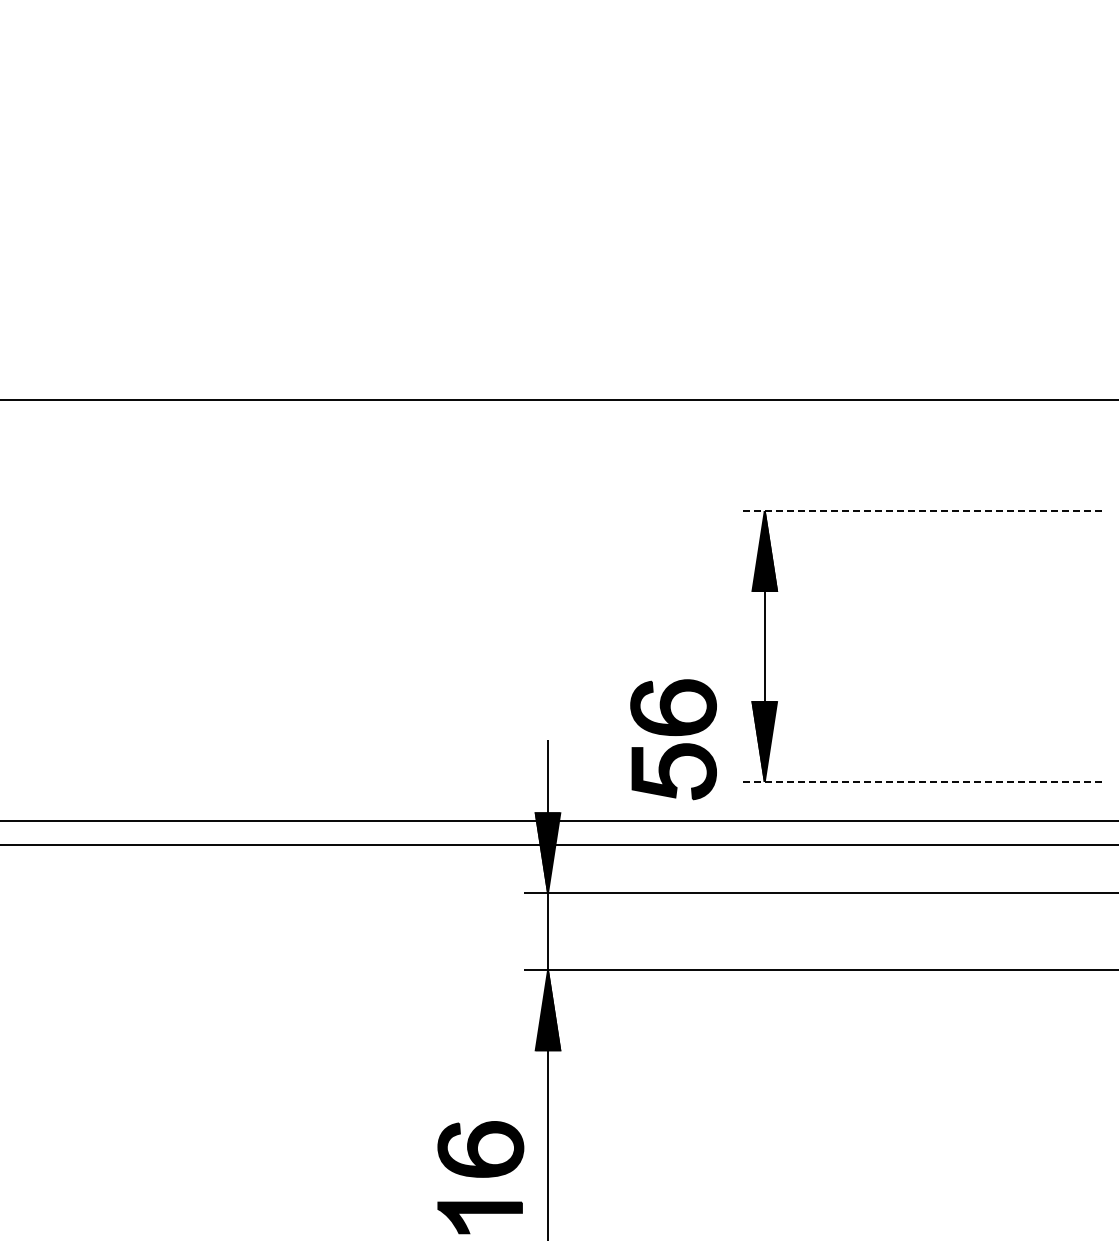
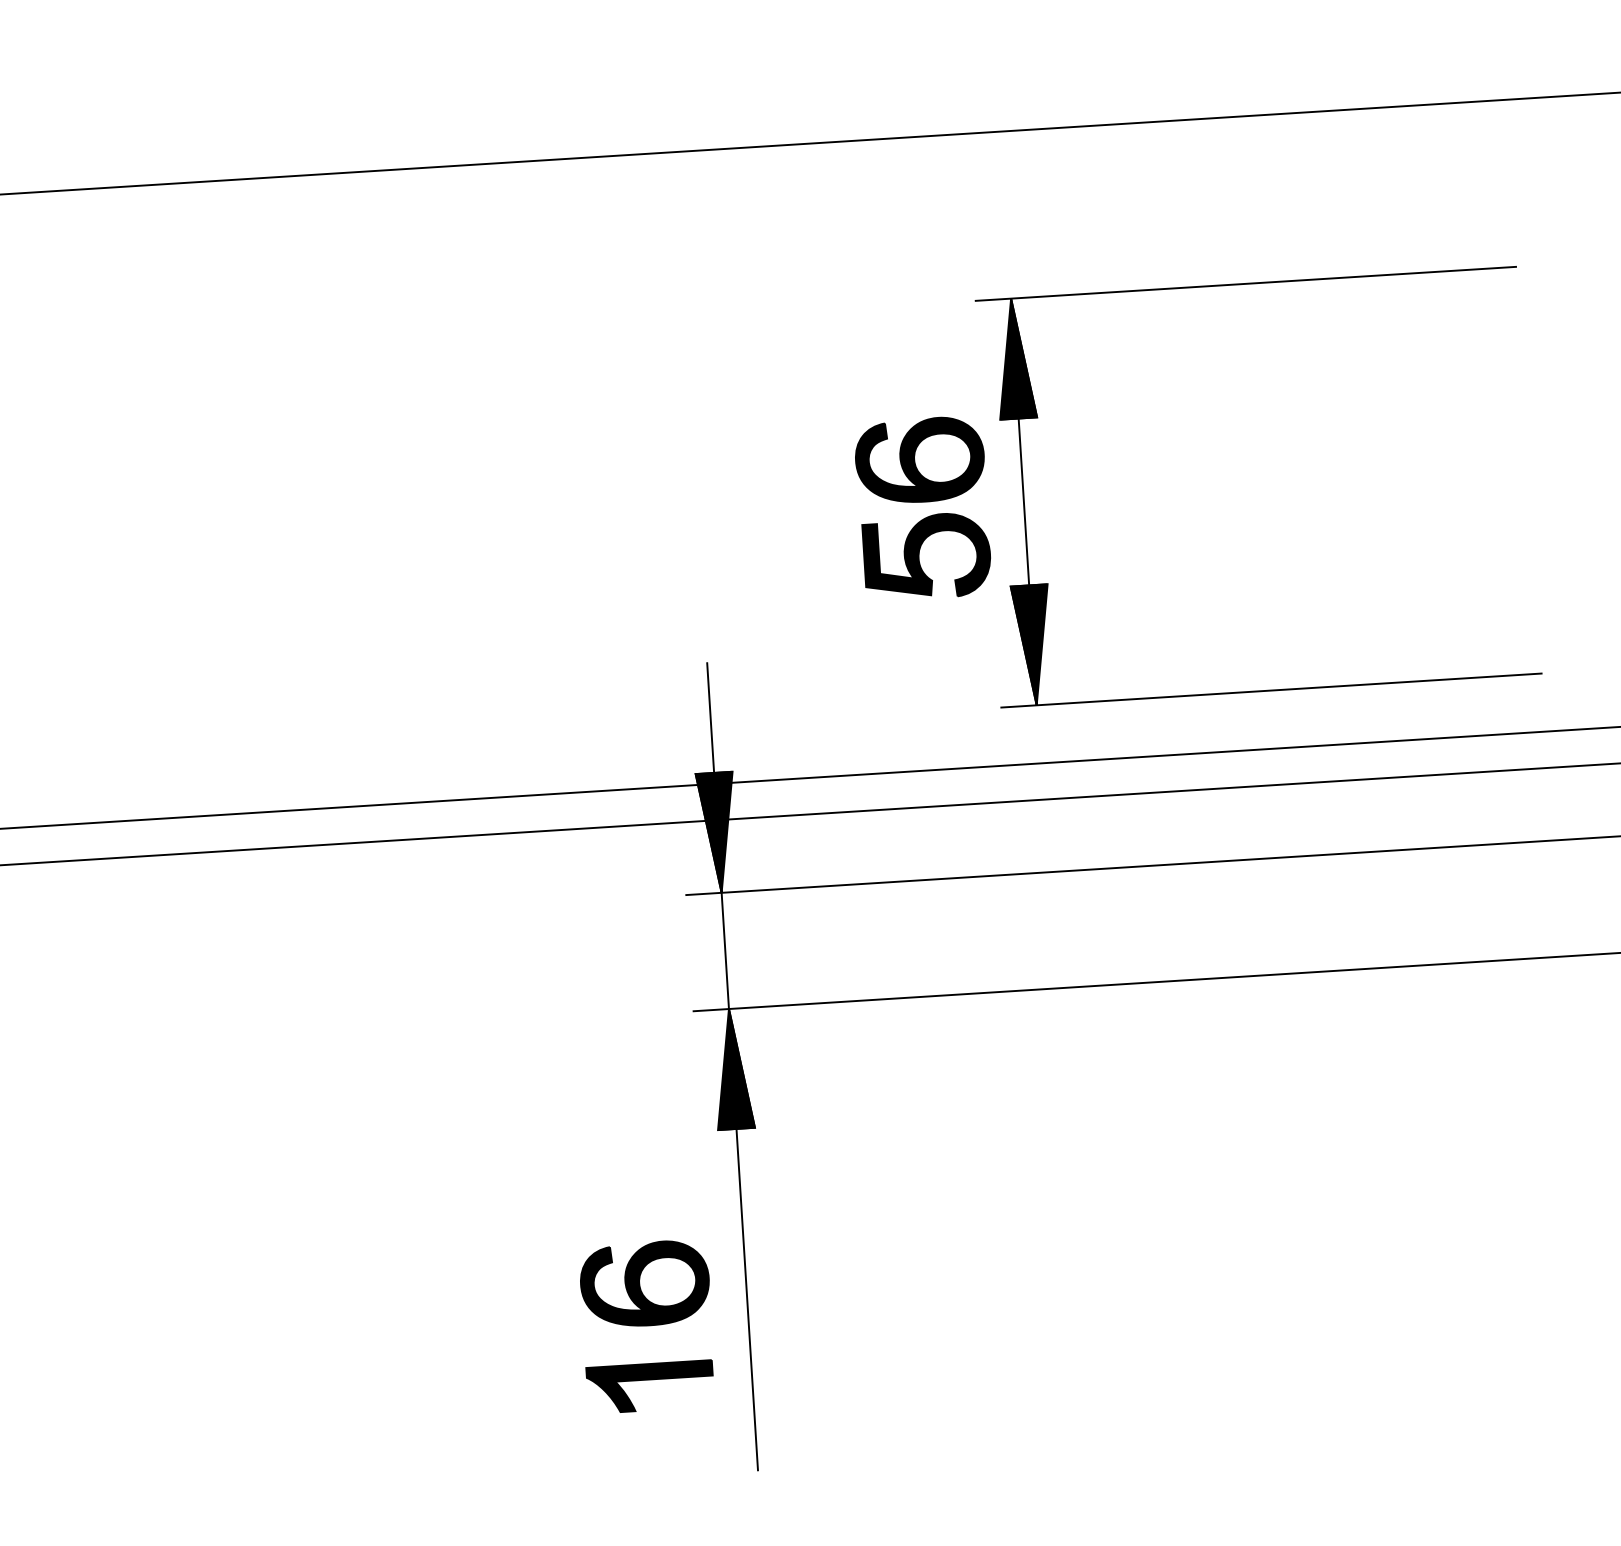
line: (920, 511) -> (1245, 284), dashed -> solid
part: (673, 739) -> (922, 508), moved
line: (920, 781) -> (1270, 689), dashed -> solid

